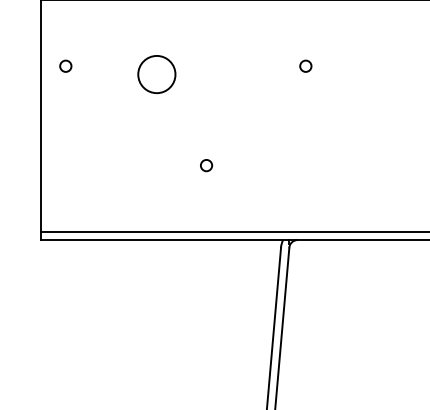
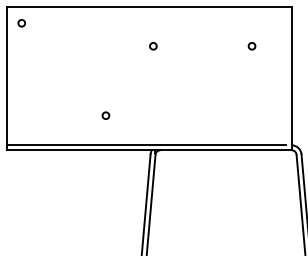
circle: (65, 66) -> (21, 23), moved
circle: (306, 66) -> (153, 46), moved
circle: (157, 74) -> (76, 51), removed
circle: (205, 165) -> (105, 115), moved

